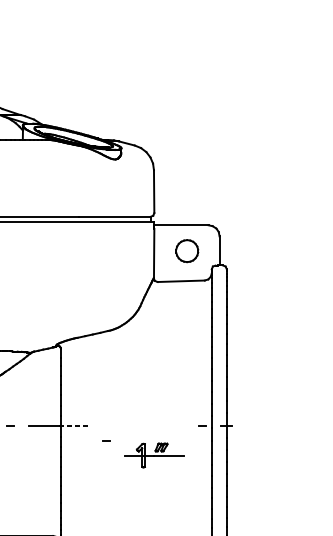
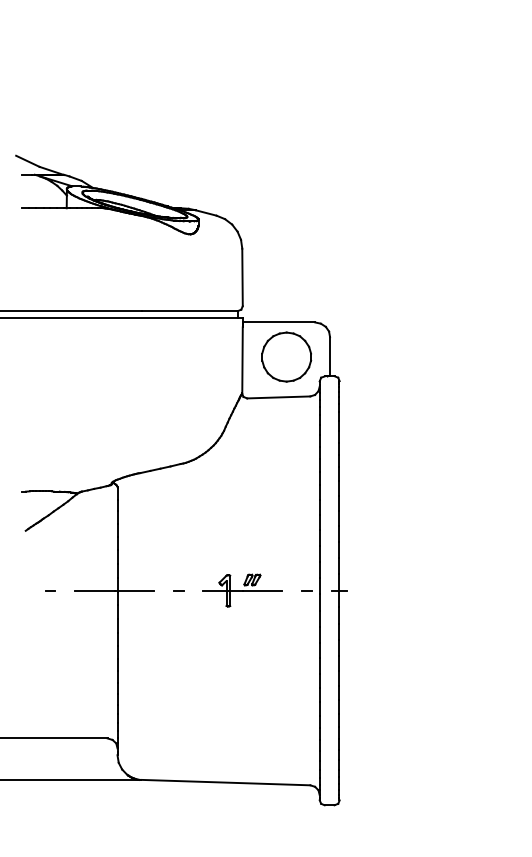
part: (187, 250) -> (286, 356), size x1.67
line: (73, 425) -> (134, 590), dashed -> solid
line: (106, 440) -> (178, 590), moved
part: (154, 455) -> (242, 590), moved

